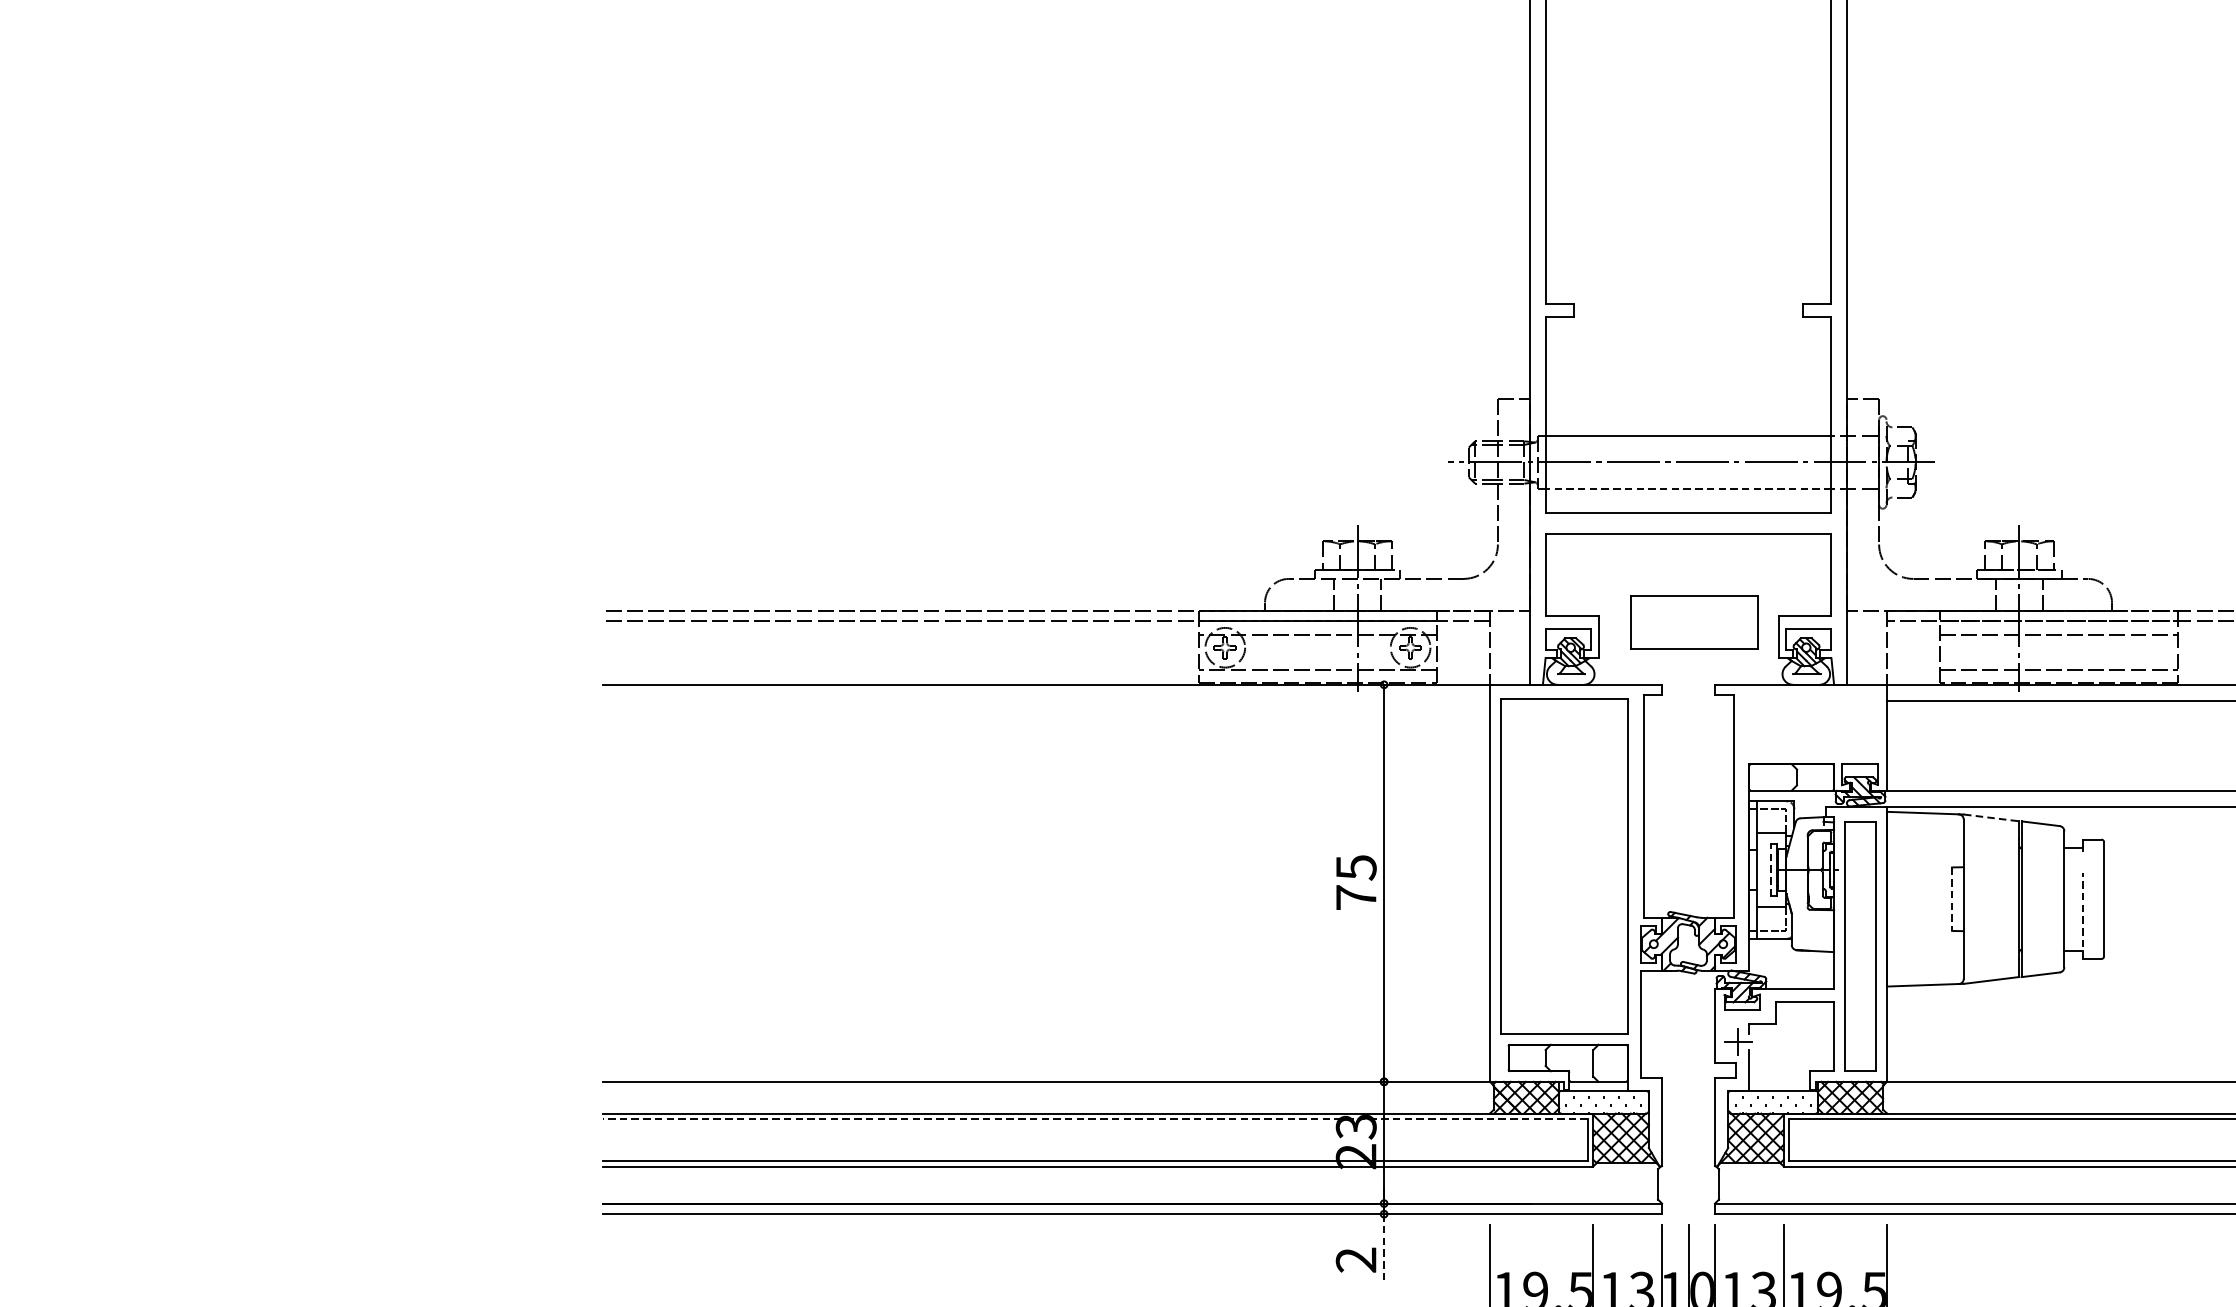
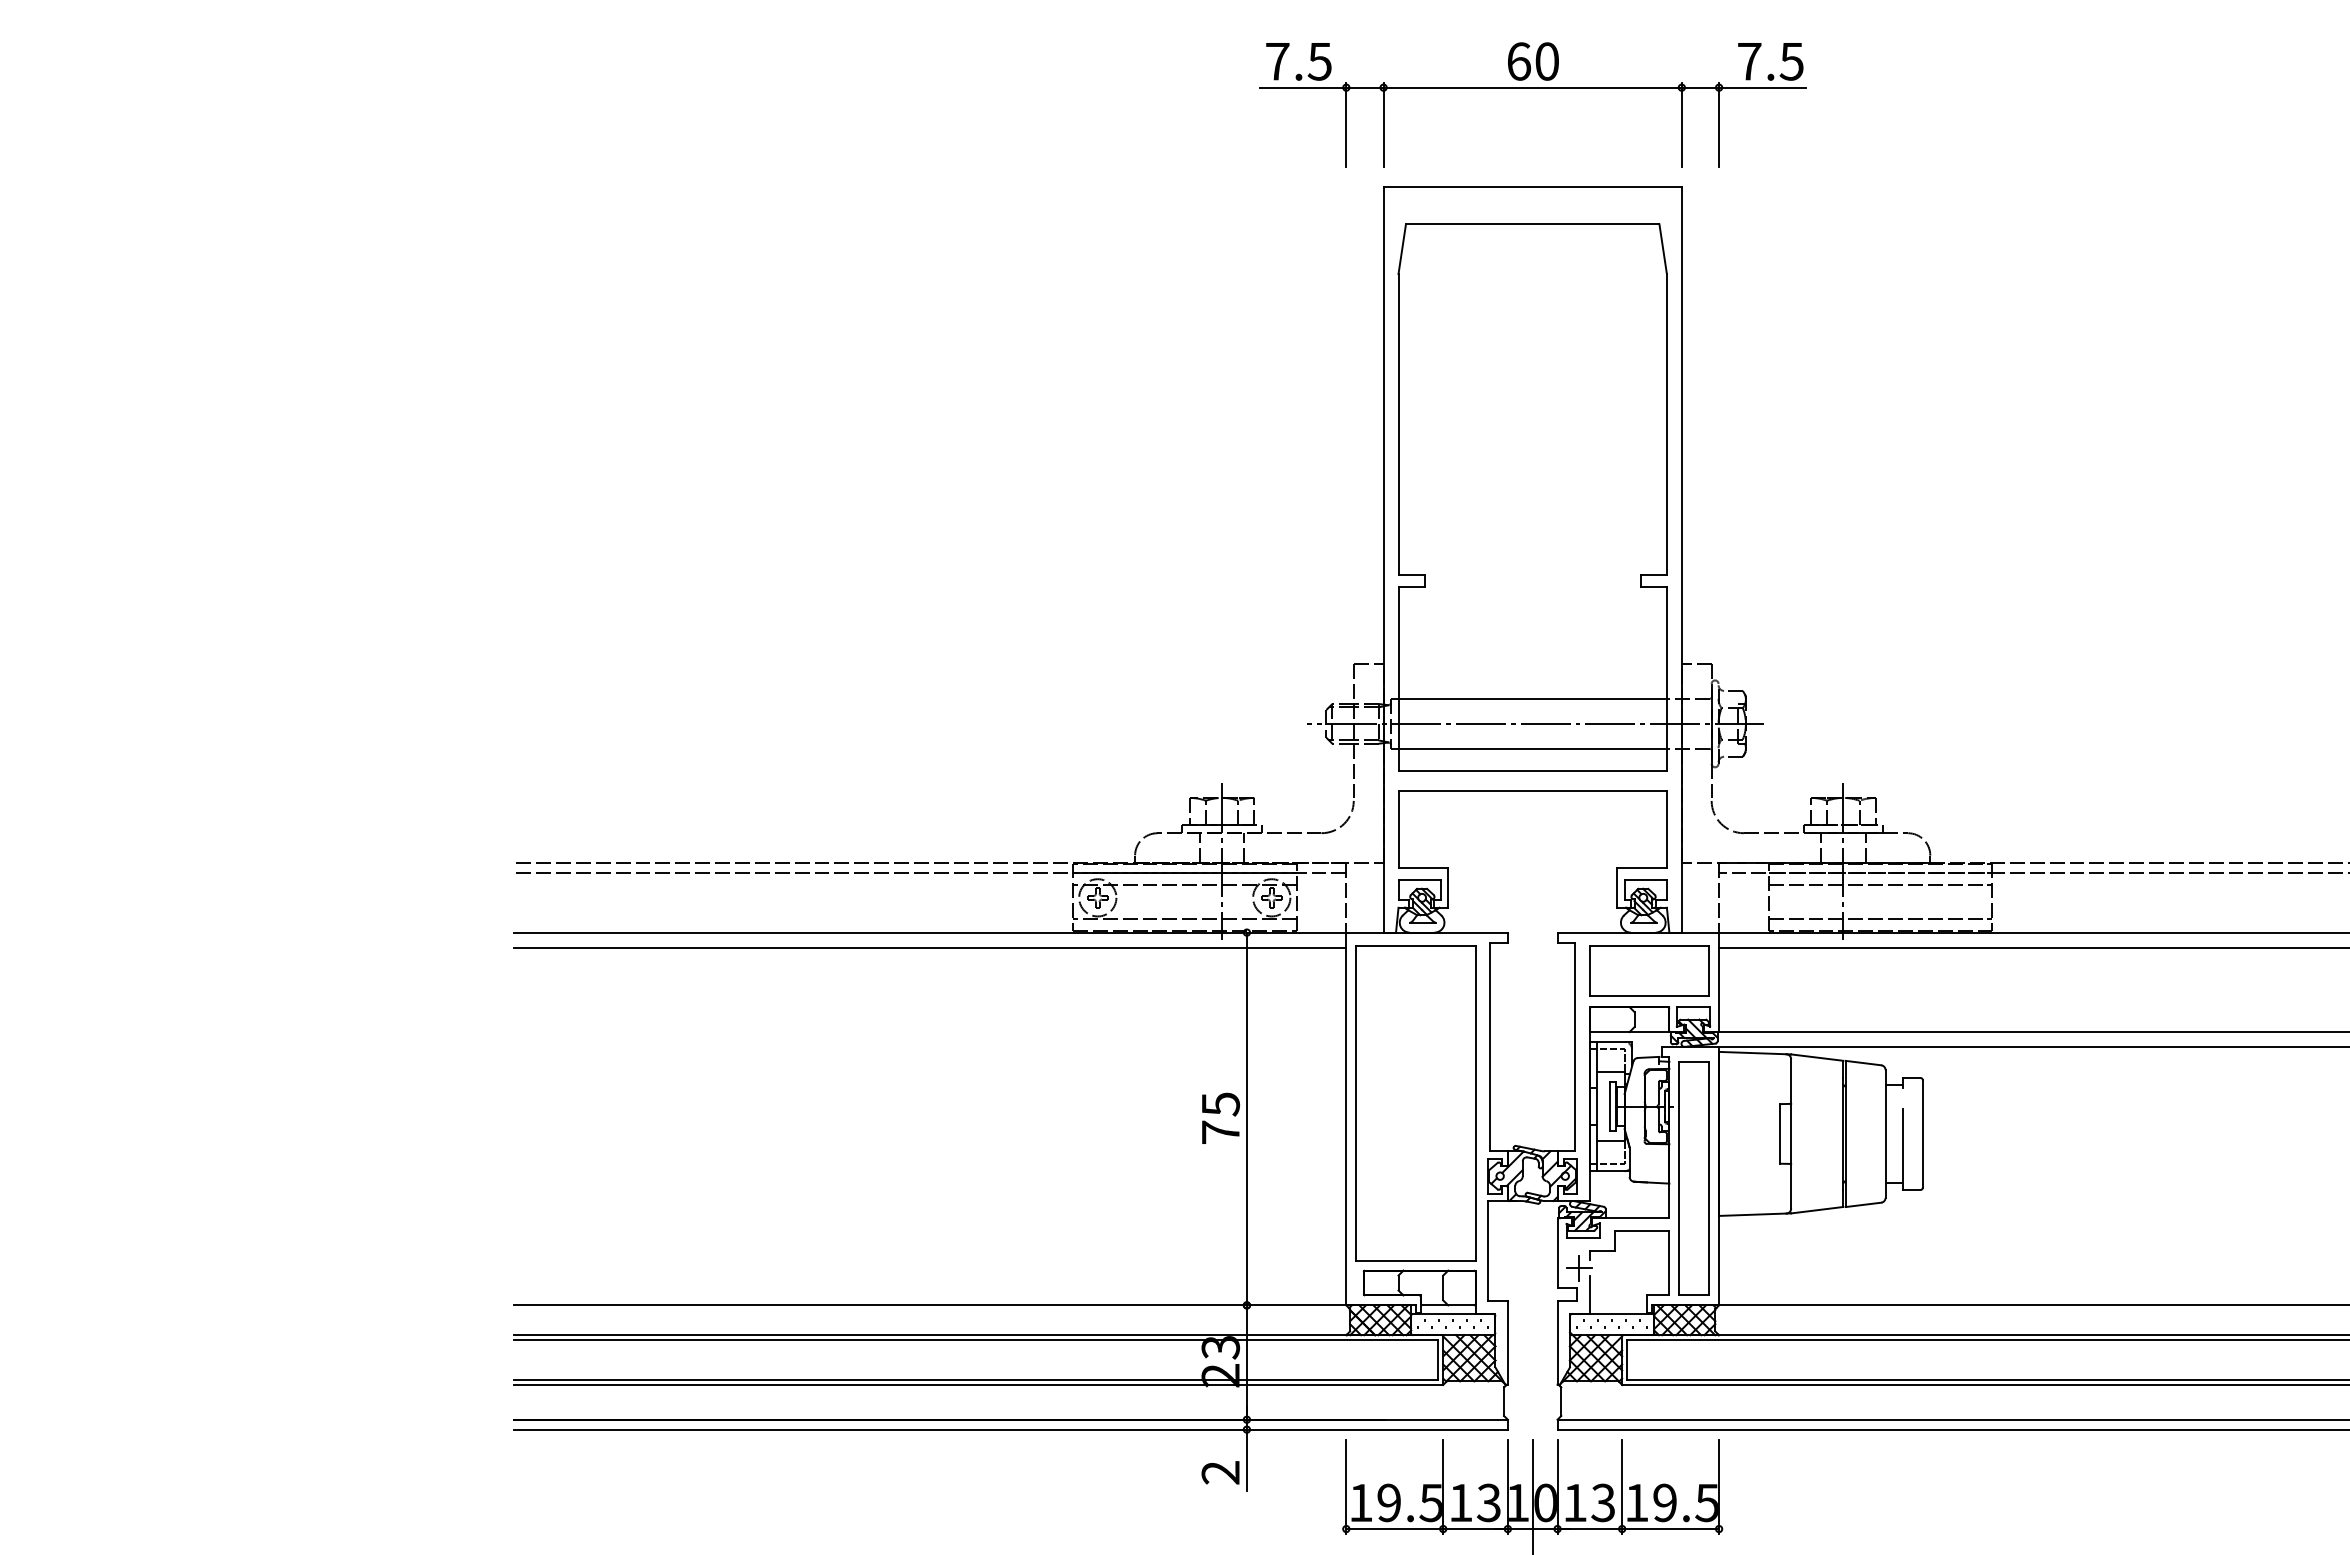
line: (1688, 488) -> (1532, 748), dashed -> solid
part: (1694, 621) -> (1649, 970), moved
line: (1046, 700) -> (929, 947), added
line: (1991, 817) -> (1817, 1057), dashed -> solid
line: (1770, 869) -> (1609, 1106), dashed -> solid
line: (1952, 898) -> (1780, 1133), dashed -> solid
line: (2082, 915) -> (1902, 1149), dashed -> solid
line: (1095, 1119) -> (975, 1340), dashed -> solid
line: (1383, 1247) -> (1246, 1460), dashed -> solid

